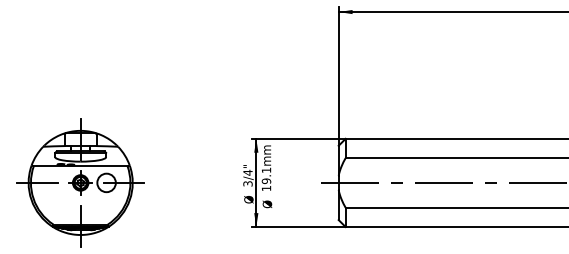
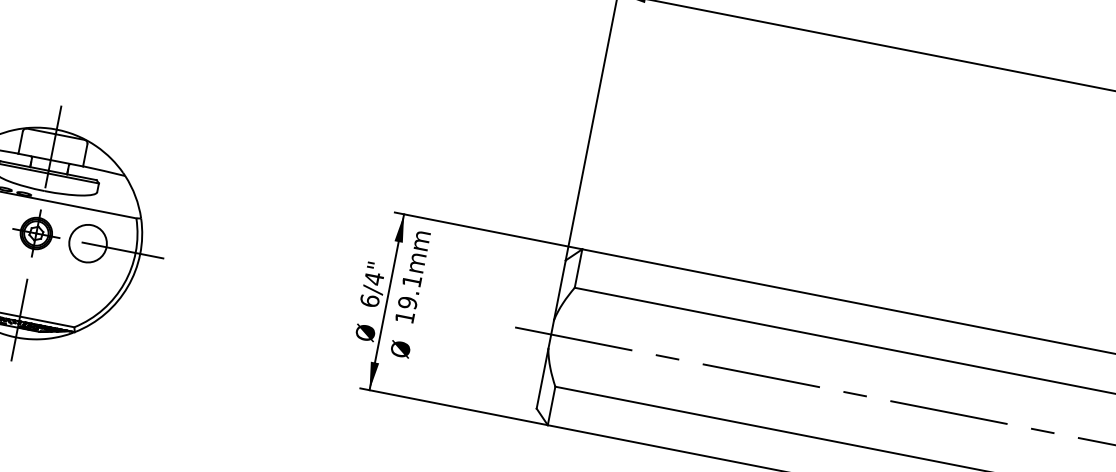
text: (247, 183) -> (369, 299), 3/4" -> 6/4"

